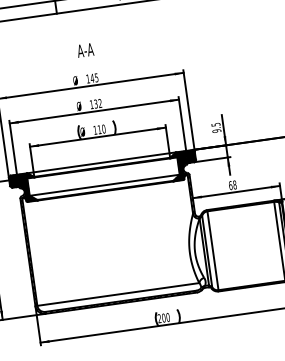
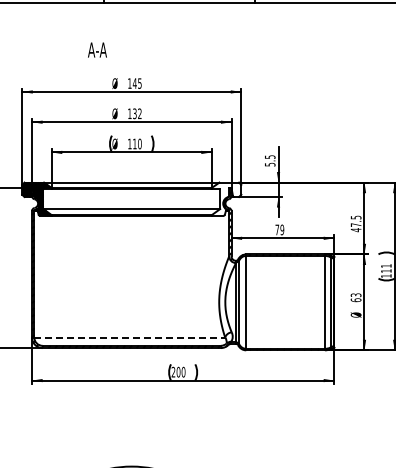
text: (85, 49) -> (97, 49), moved
text: (216, 131) -> (269, 164), 9.5 -> 5.5
hatch: (183, 165) -> (226, 198), removed
text: (232, 184) -> (279, 229), 68 -> 79
line: (118, 294) -> (130, 337), solid -> dashed

